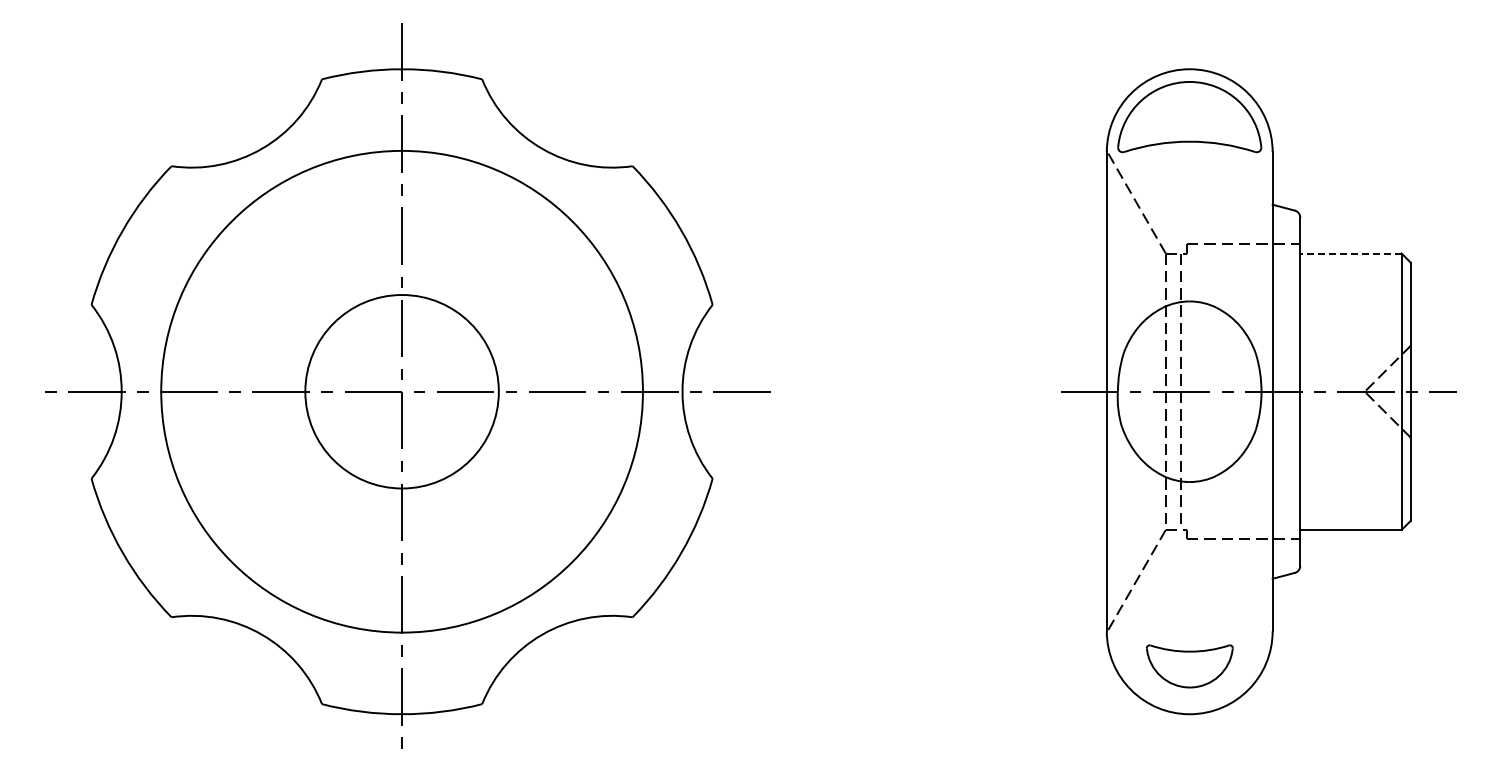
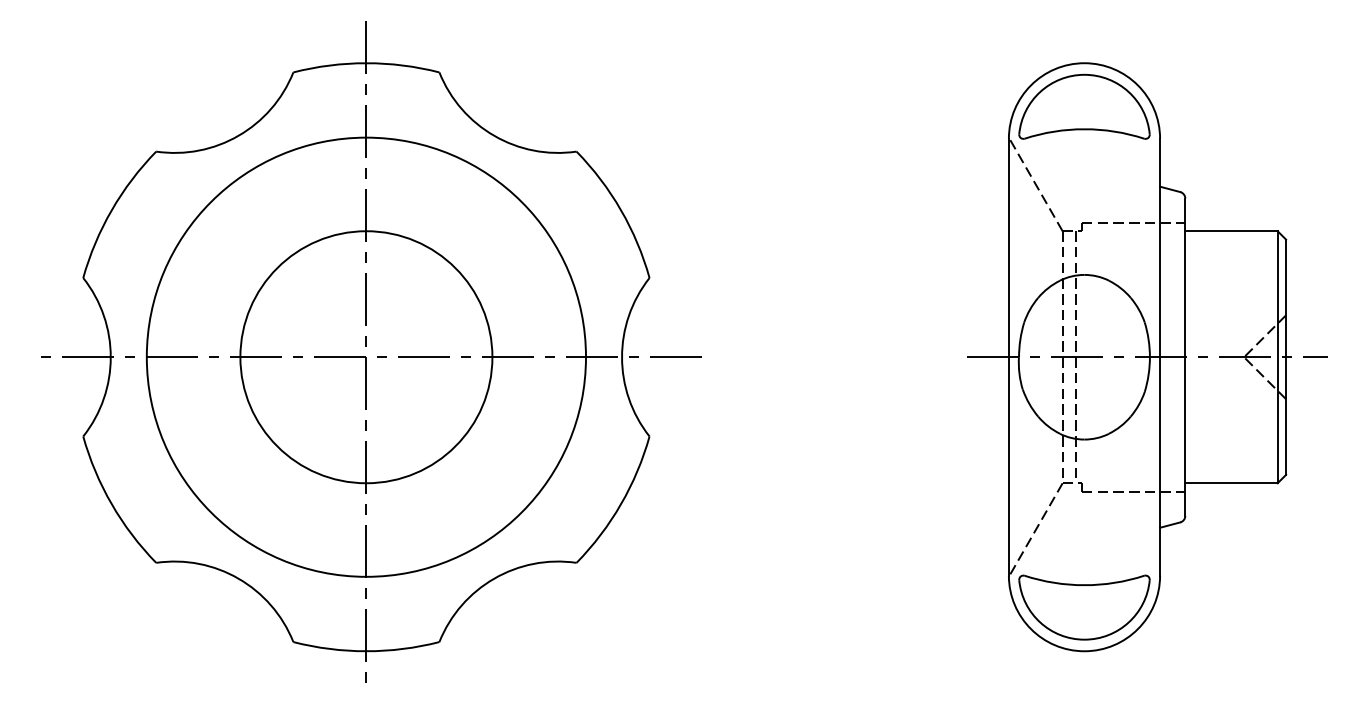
line: (1350, 253) -> (1231, 231), dashed -> solid
circle: (401, 391) -> (365, 357), size x1.43
part: (1189, 666) -> (1084, 607), size x1.67

